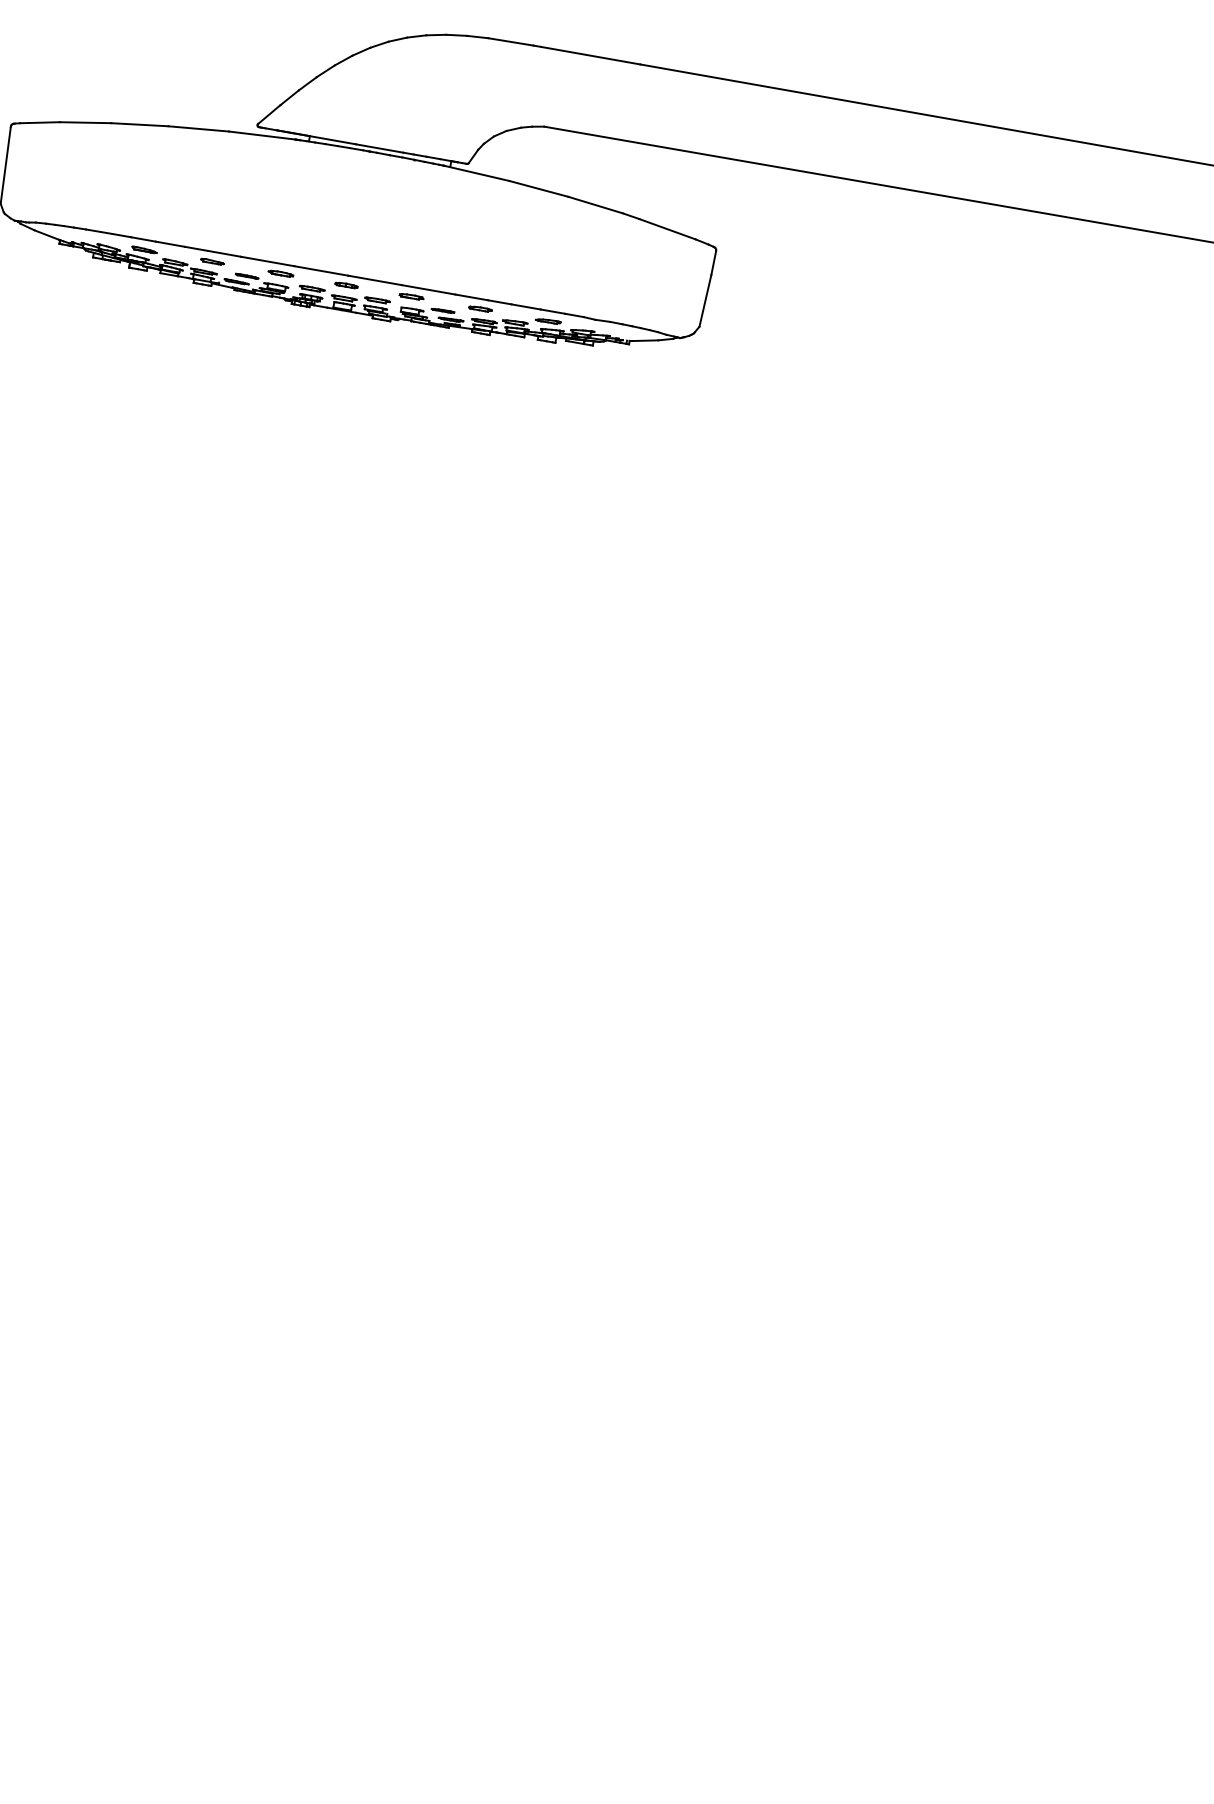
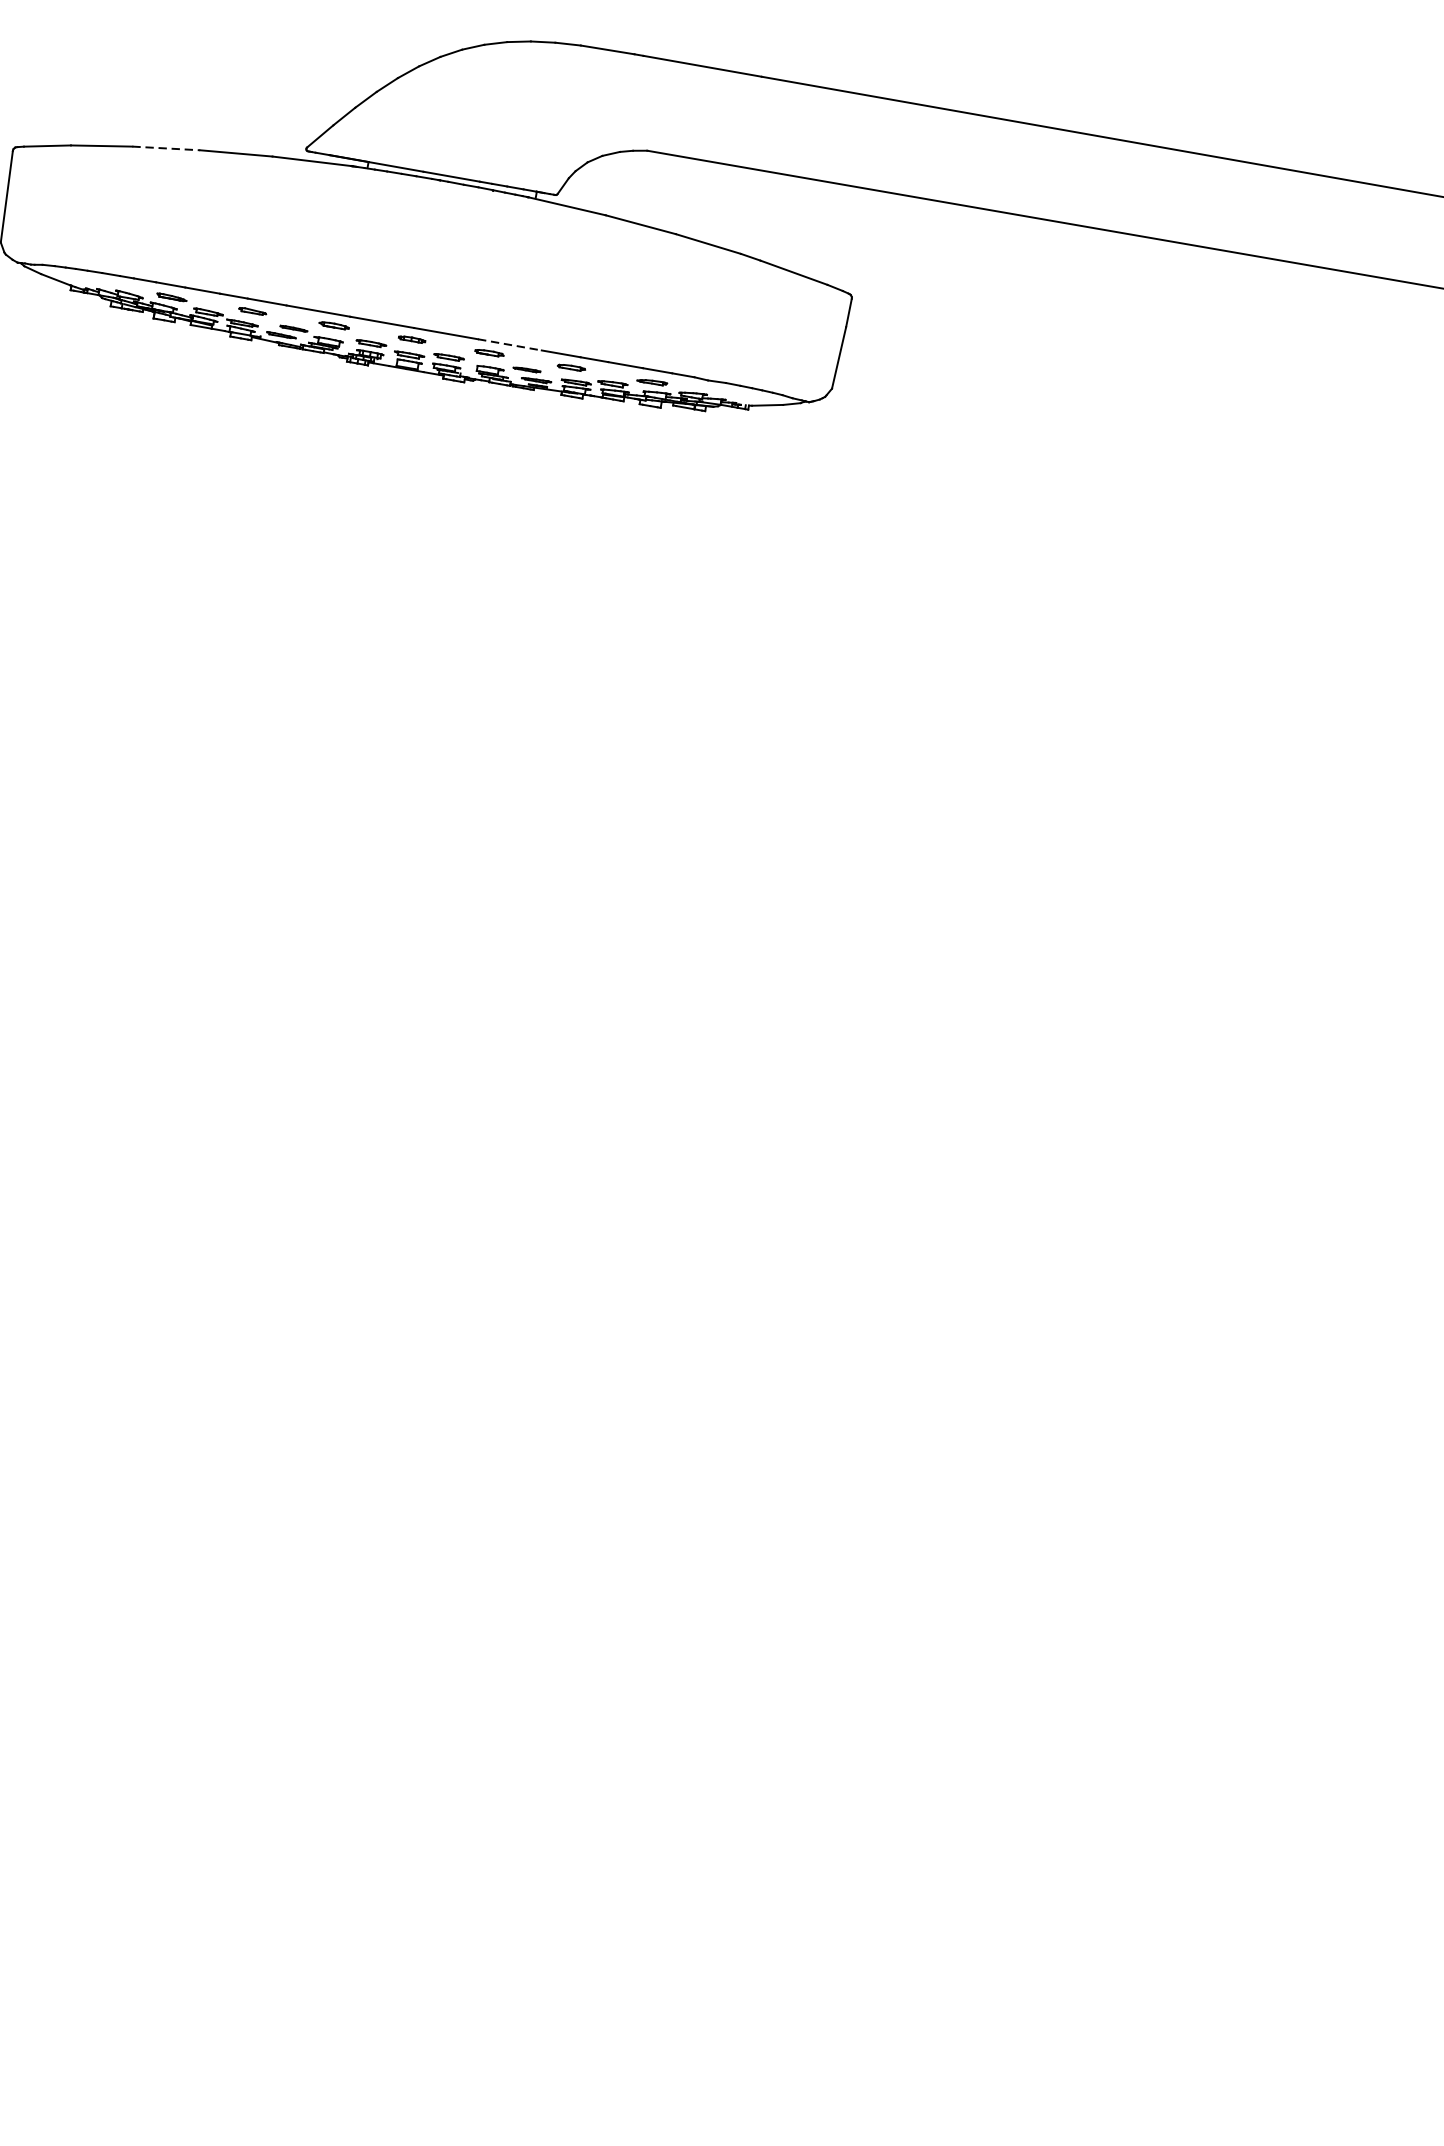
line: (139, 124) -> (165, 148), solid -> dashed
line: (429, 289) -> (510, 344), solid -> dashed

